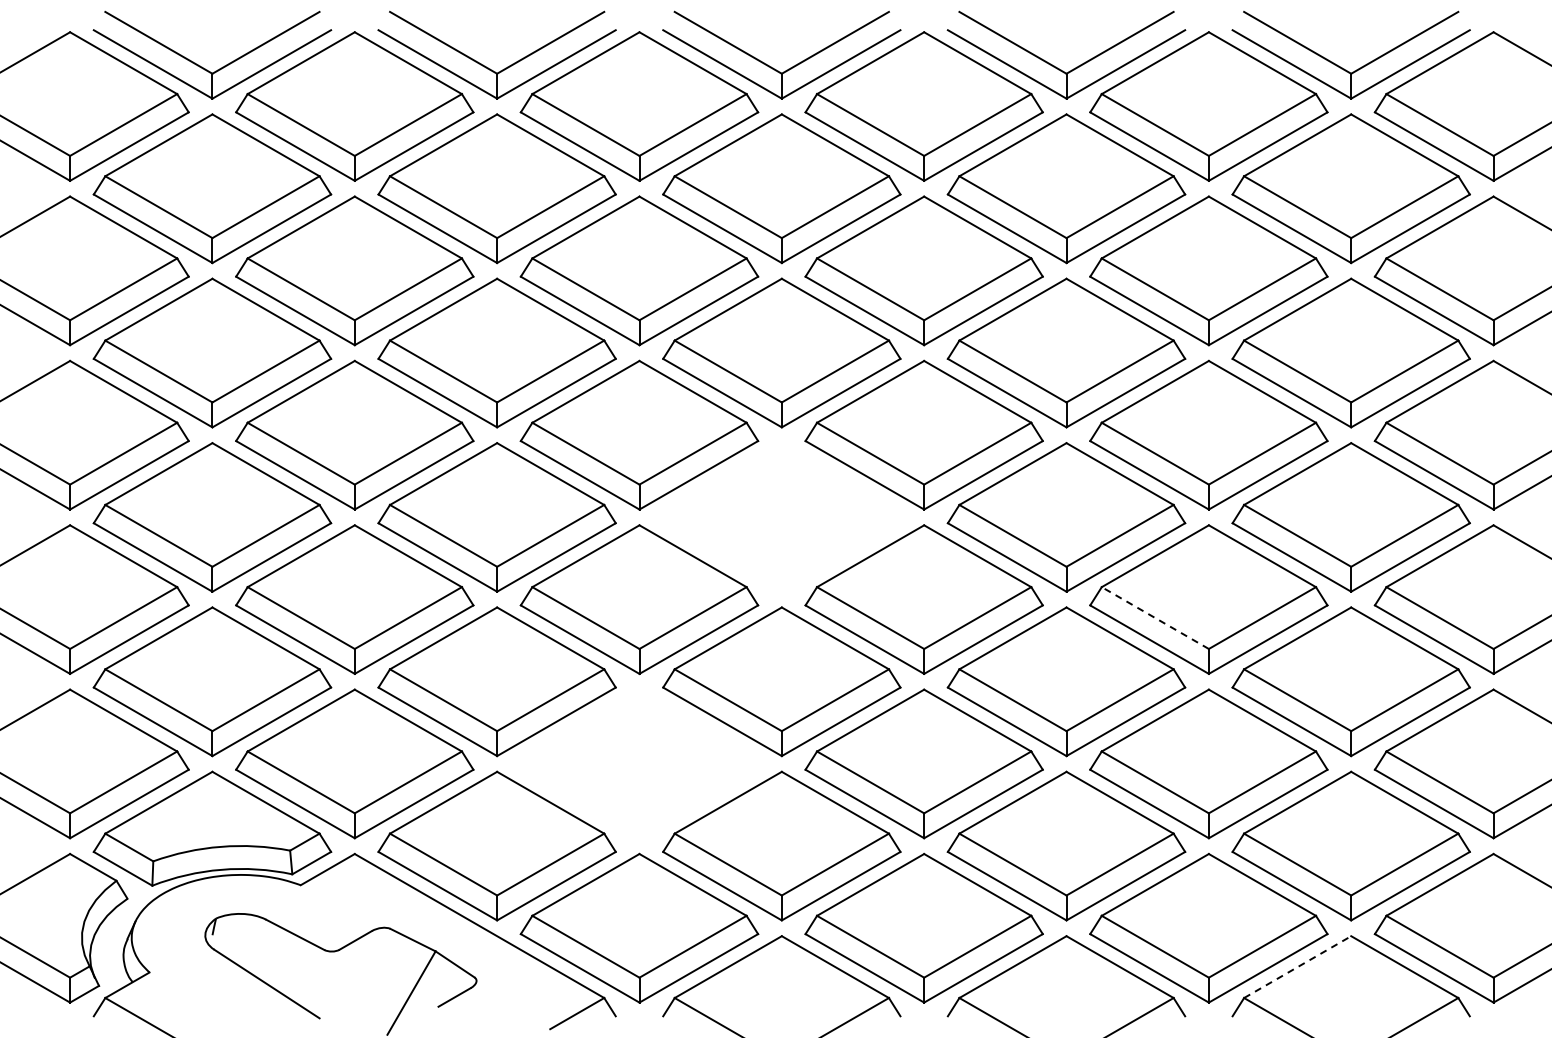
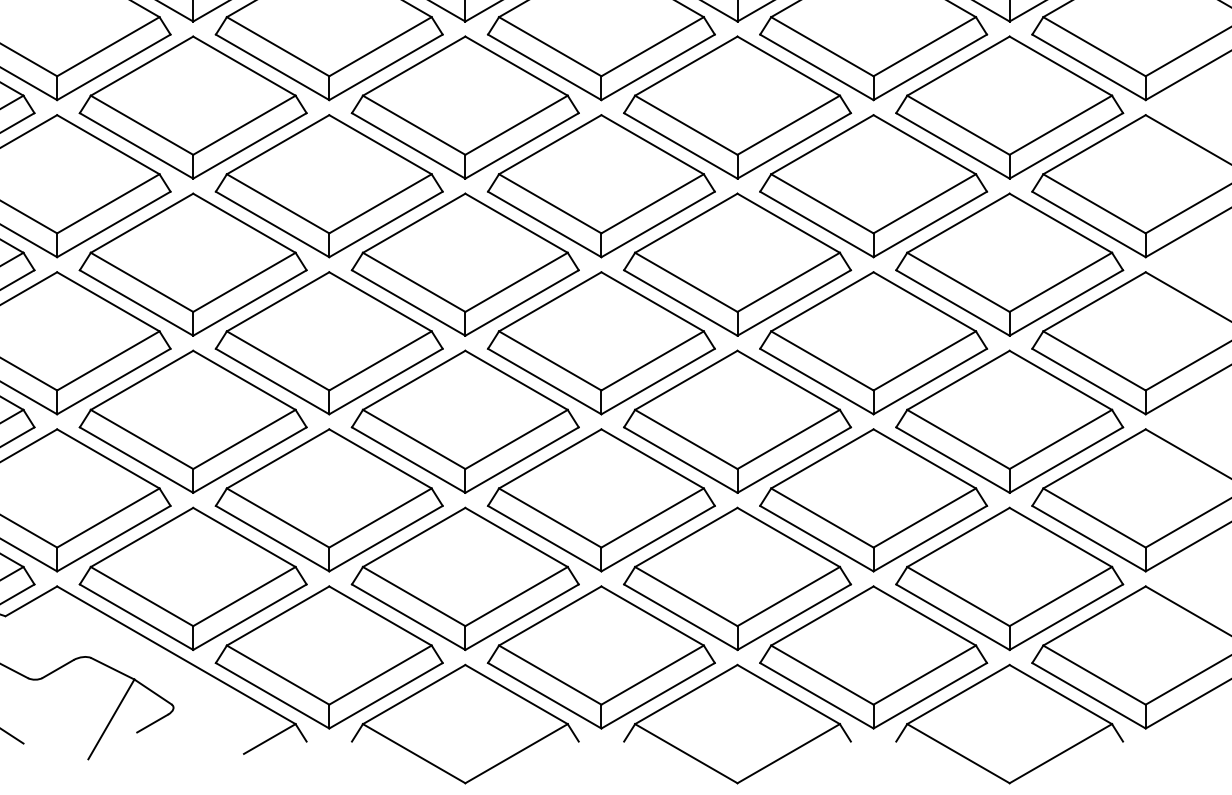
part: (781, 517) -> (465, 264), added
line: (1155, 618) -> (822, 361), dashed -> solid
part: (639, 763) -> (329, 499), added
line: (1297, 967) -> (958, 694), dashed -> solid

